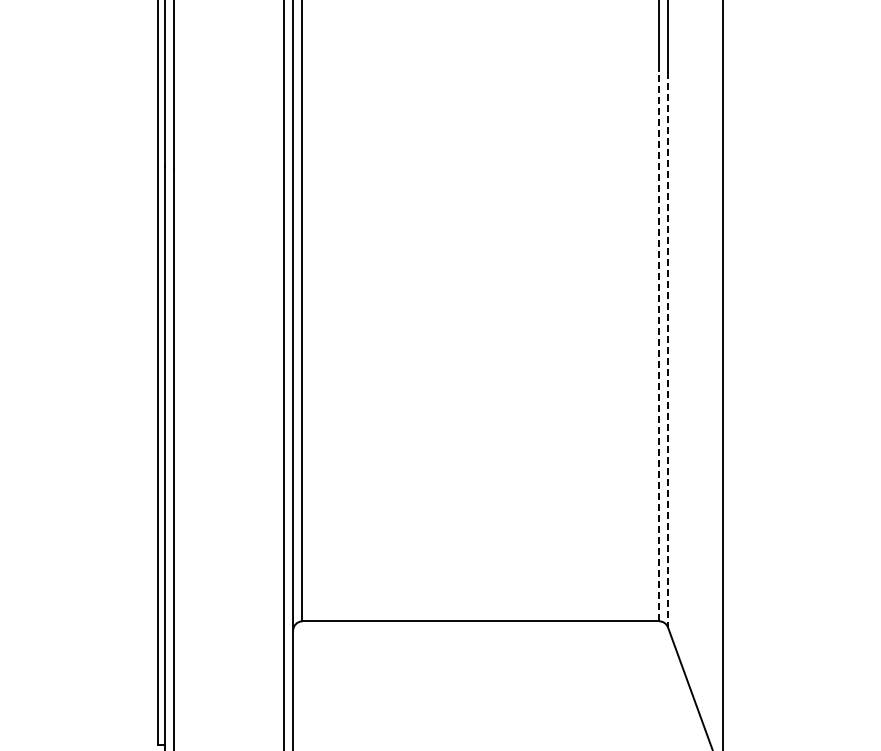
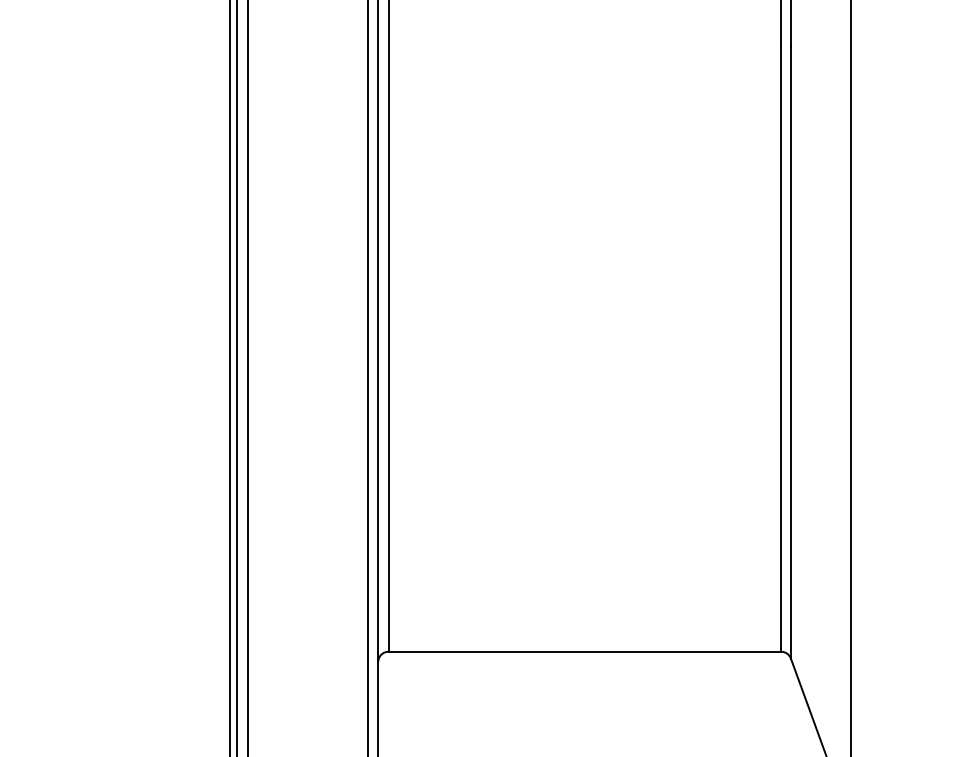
line: (659, 345) -> (781, 348), dashed -> solid
line: (668, 349) -> (791, 352), dashed -> solid

